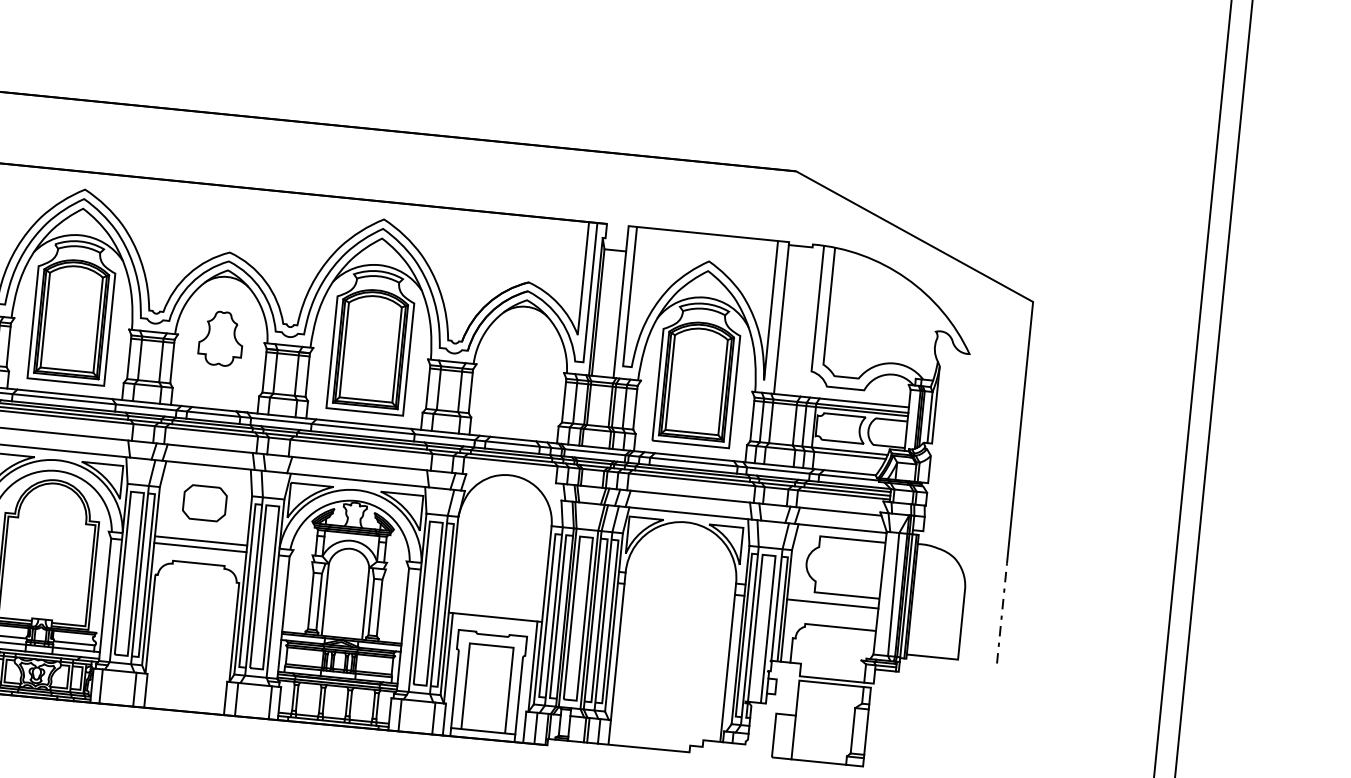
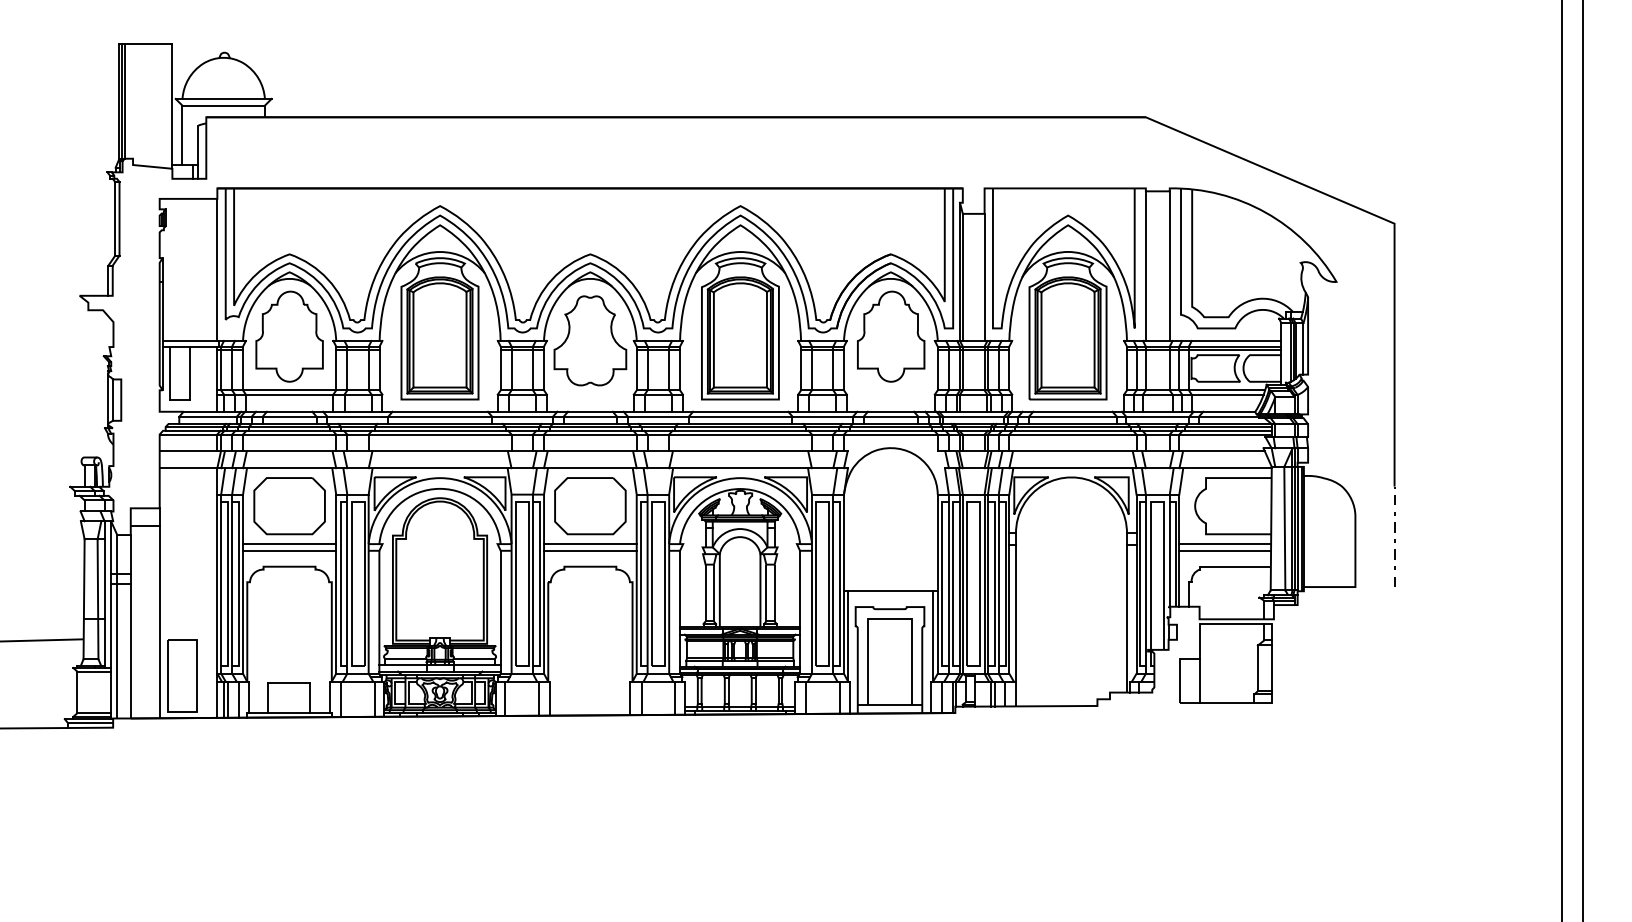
line: (805, 321) -> (1169, 265), added
part: (221, 338) -> (590, 340), size x1.67
part: (521, 364) -> (891, 336), added
part: (204, 503) -> (590, 506), size x1.67
line: (832, 610) -> (1225, 550), added

